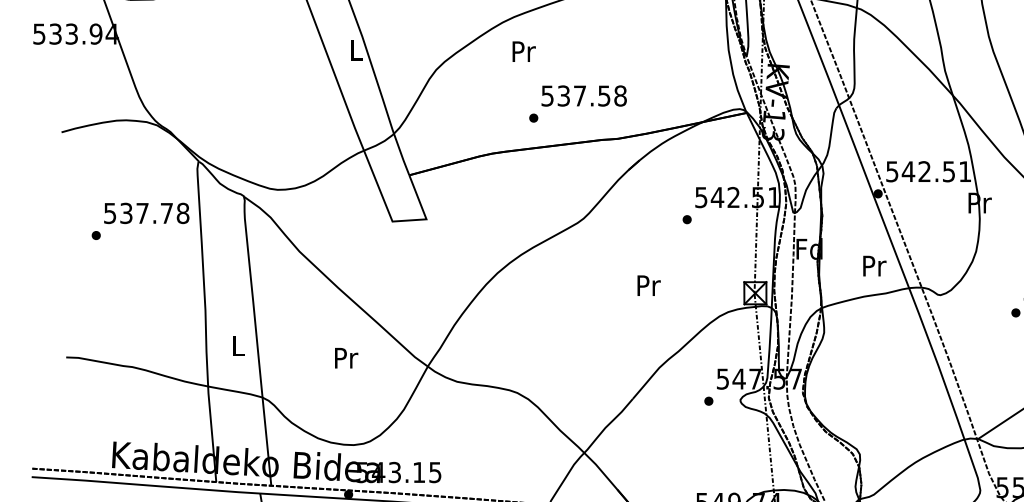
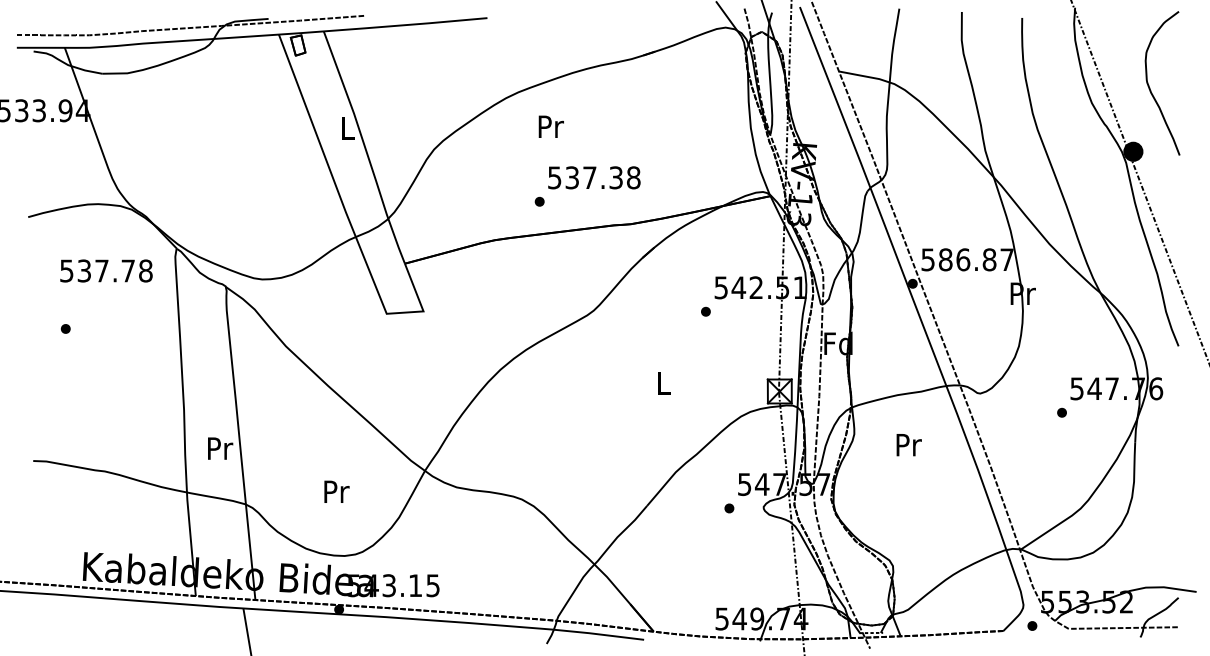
text: (523, 51) -> (550, 126), moved
text: (604, 95) -> (616, 177), 537.58 -> 537.38
text: (936, 171) -> (975, 259), 542.51 -> 586.87
text: (146, 212) -> (106, 270), moved
text: (874, 266) -> (908, 445), moved
text: (648, 285) -> (664, 383), Pr -> L
text: (239, 345) -> (220, 448), L -> Pr
text: (346, 357) -> (336, 491), moved

